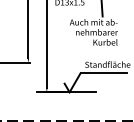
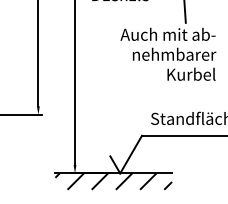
hatch: (65, 96) -> (112, 181), added

